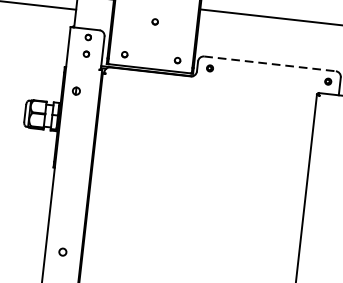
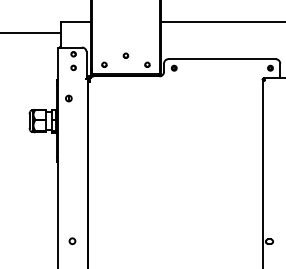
part: (154, 21) -> (125, 55), moved
line: (270, 64) -> (222, 59), dashed -> solid
circle: (63, 251) -> (72, 240), moved

